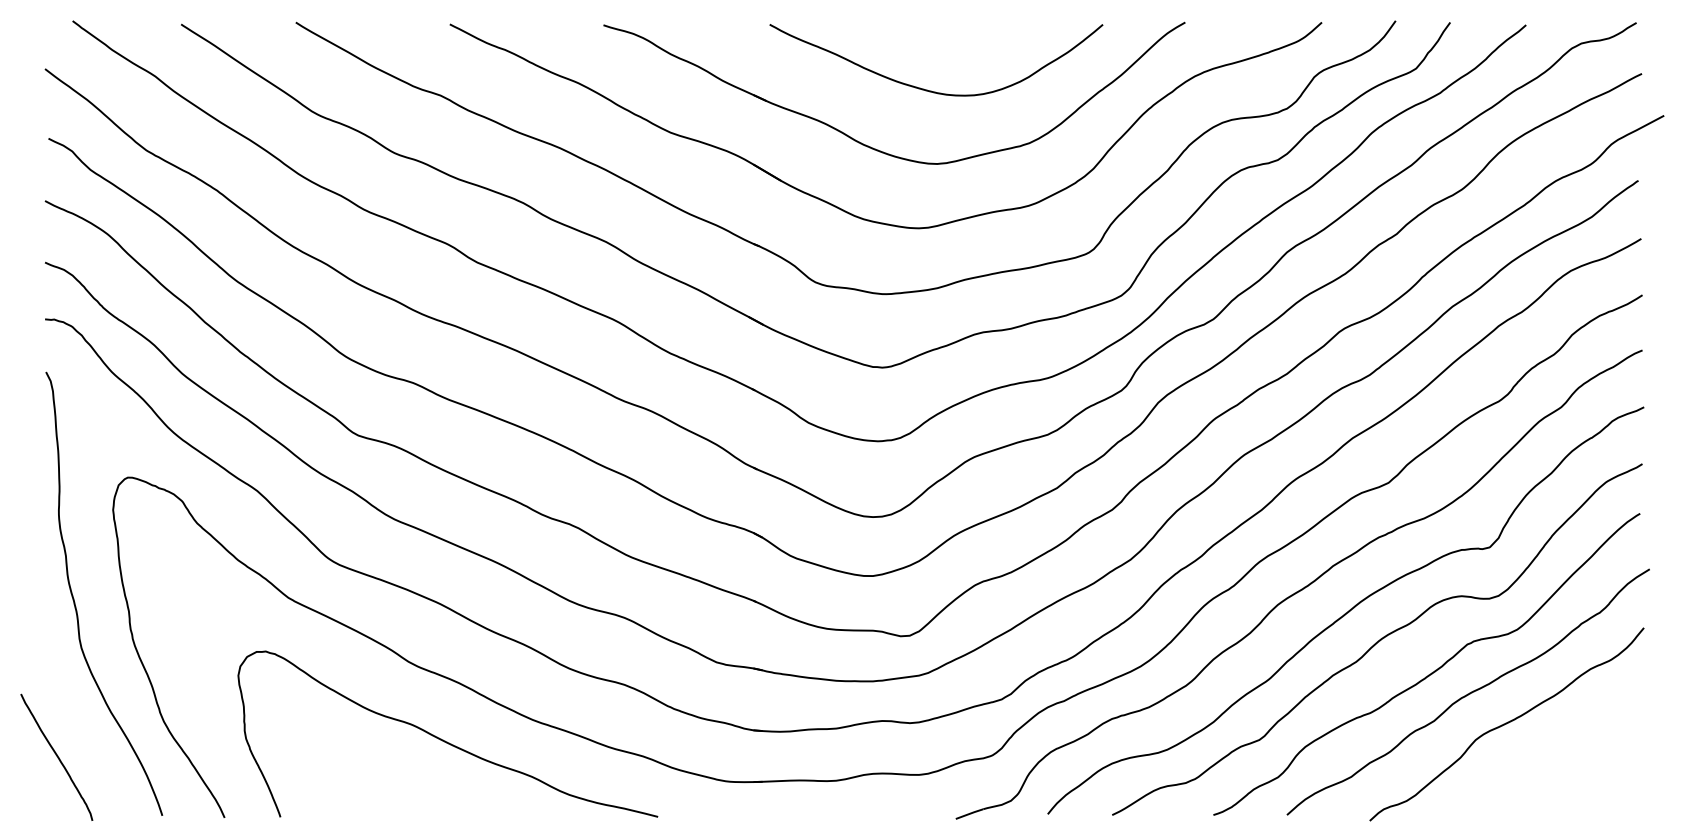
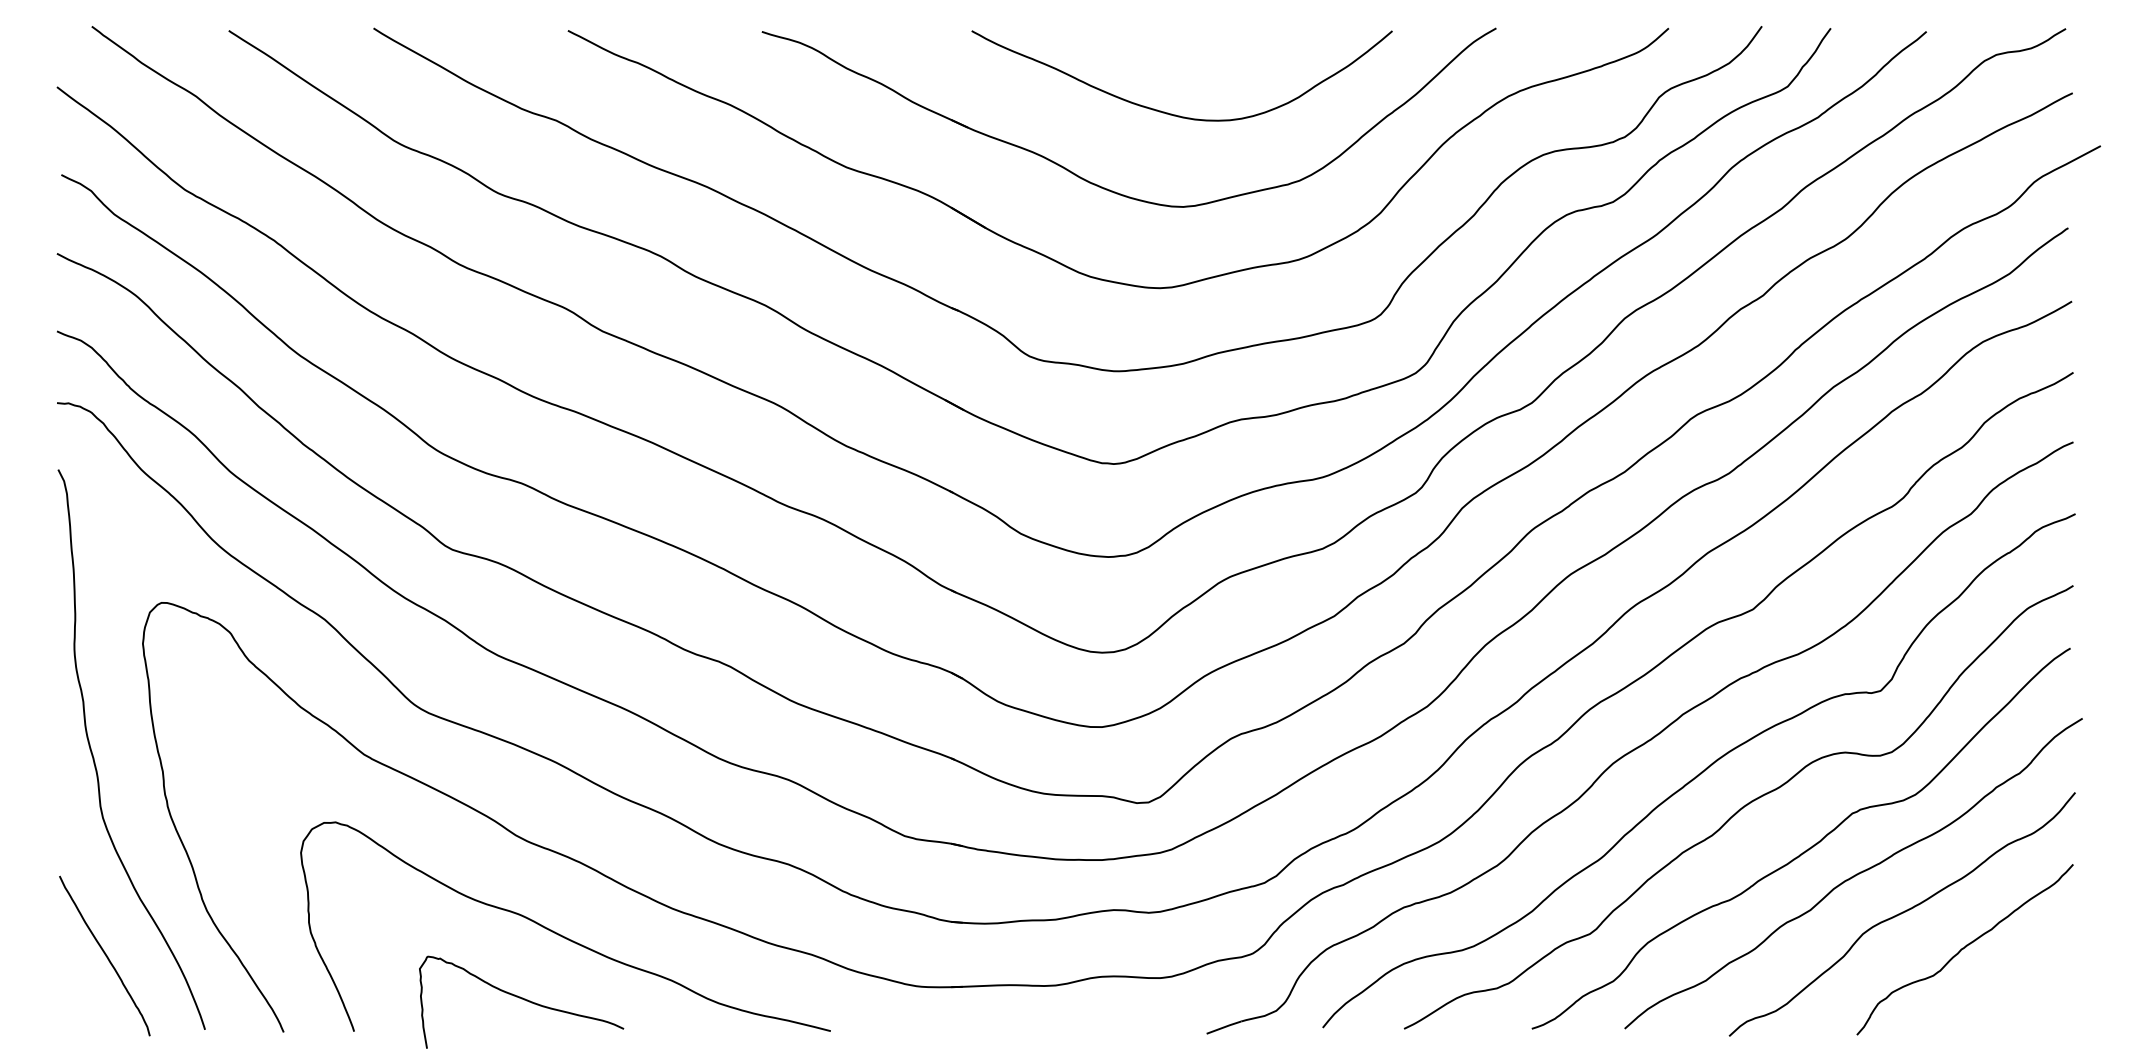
curve: (1556, 751) -> (1964, 948), added
curve: (56, 756) -> (104, 954), moved
curve: (413, 791) -> (521, 999), added

